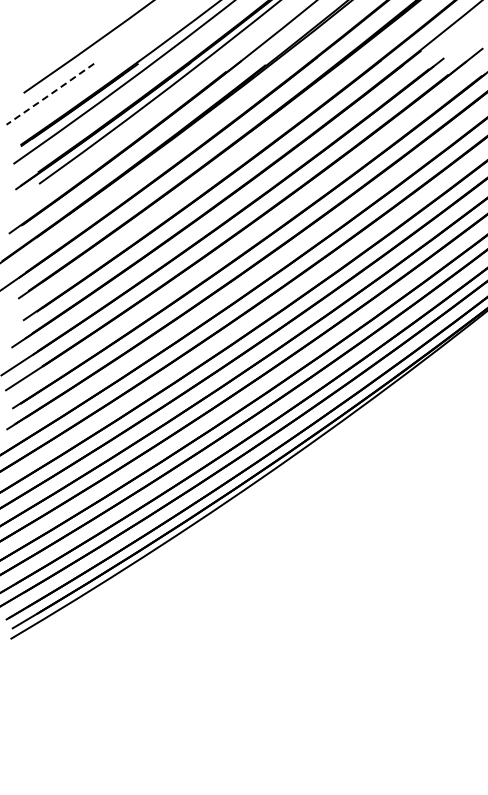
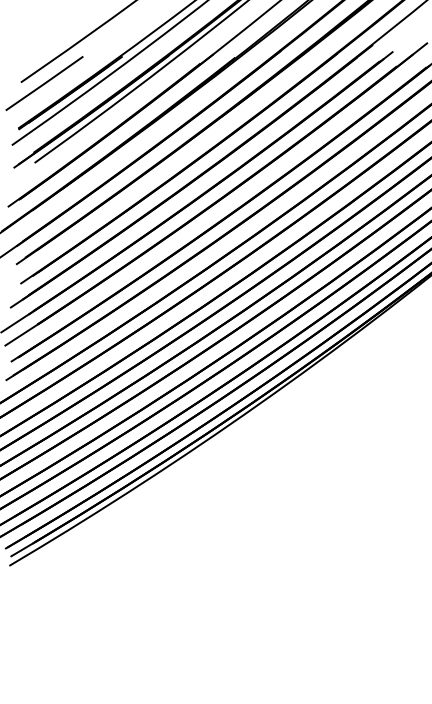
line: (50, 94) -> (44, 83), dashed -> solid

